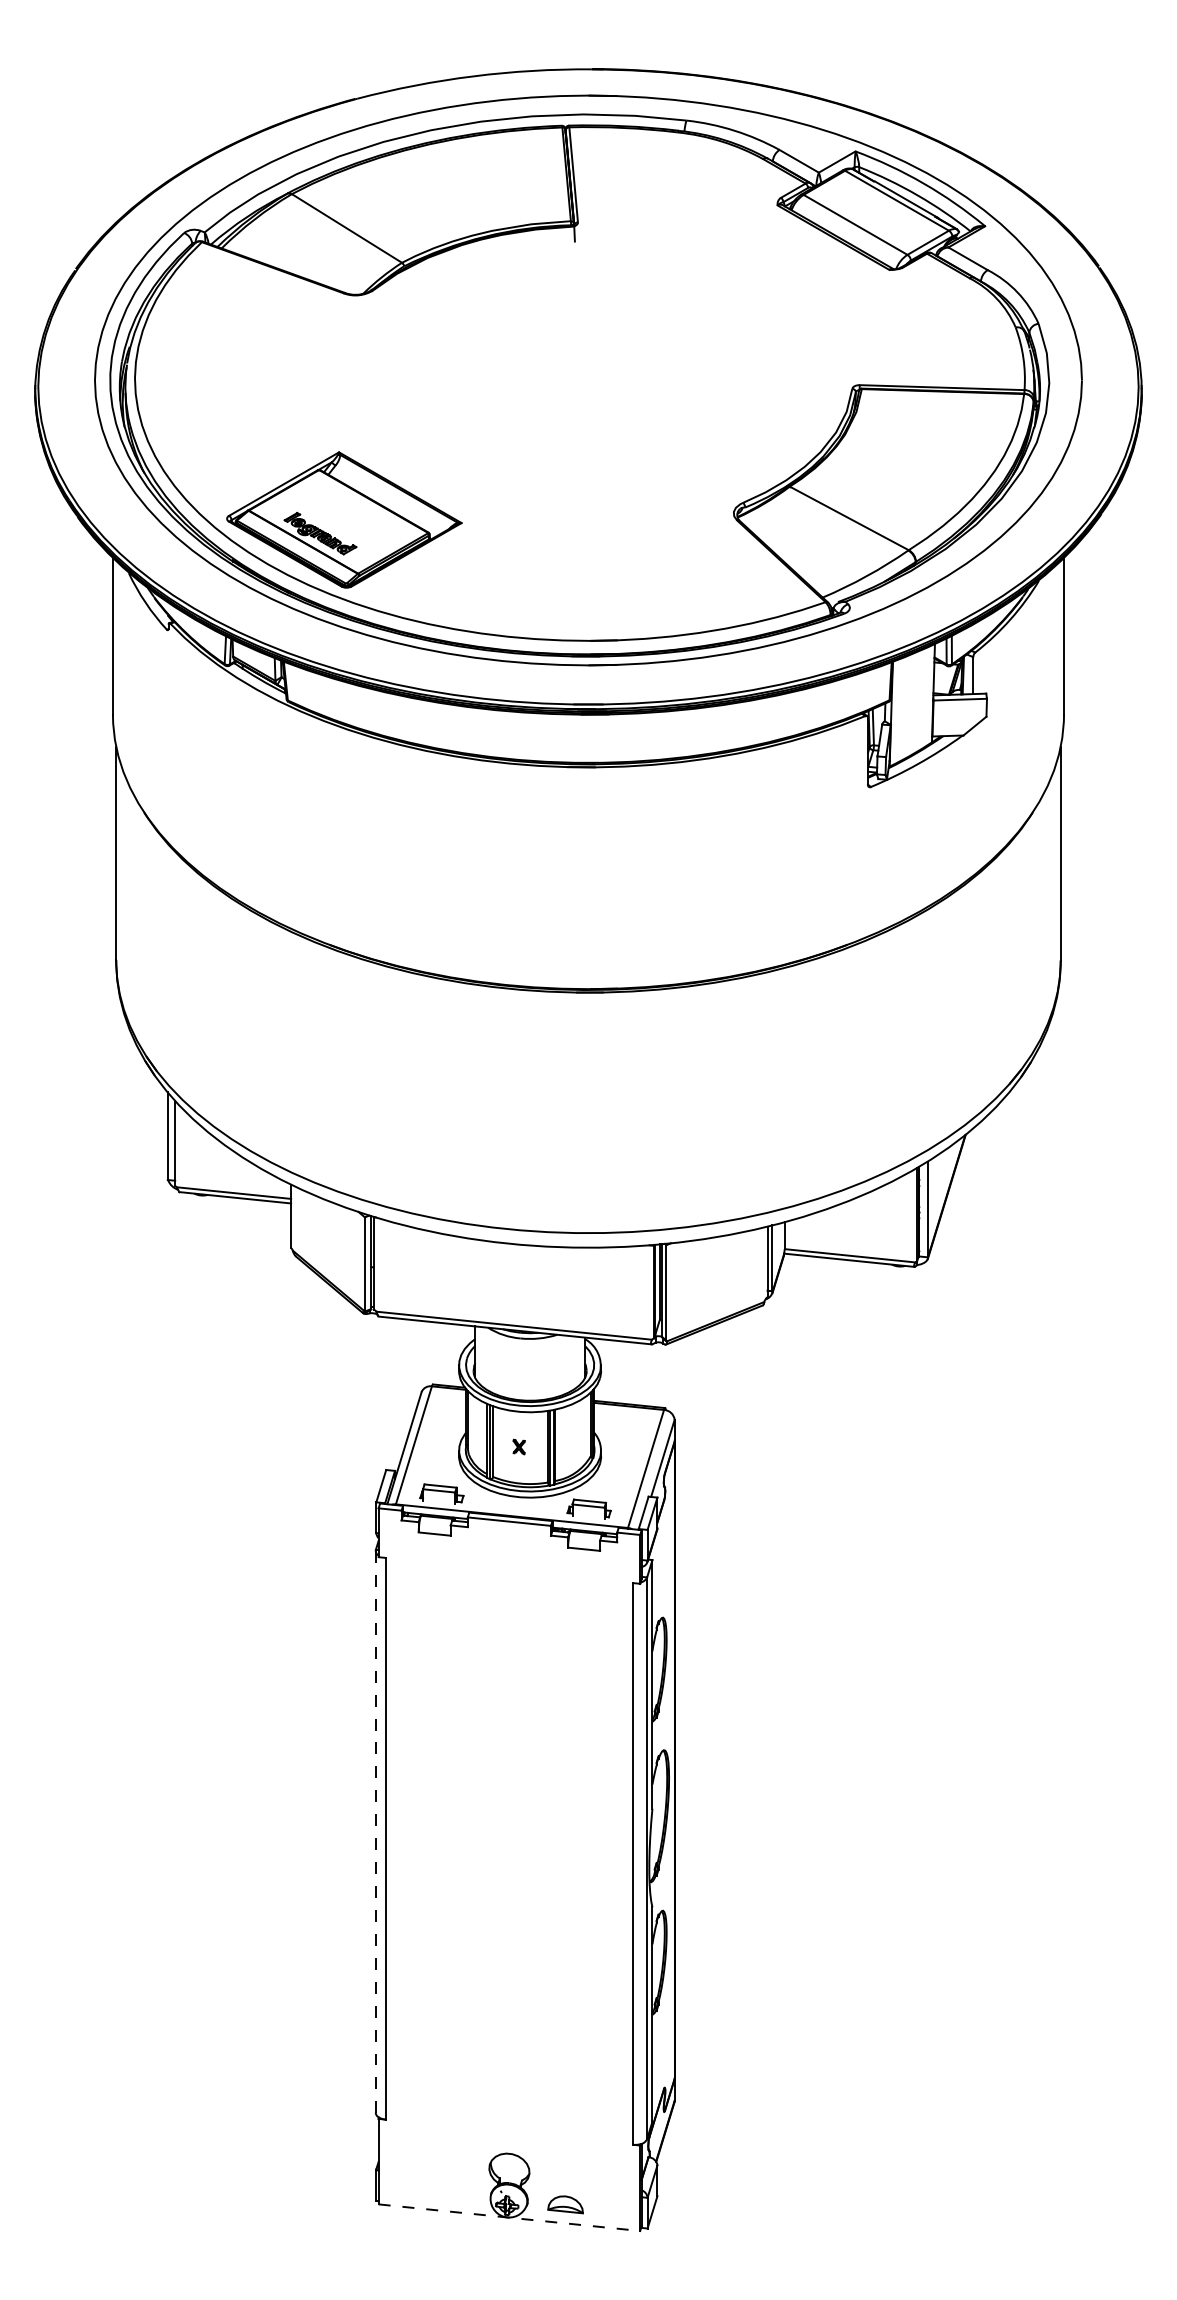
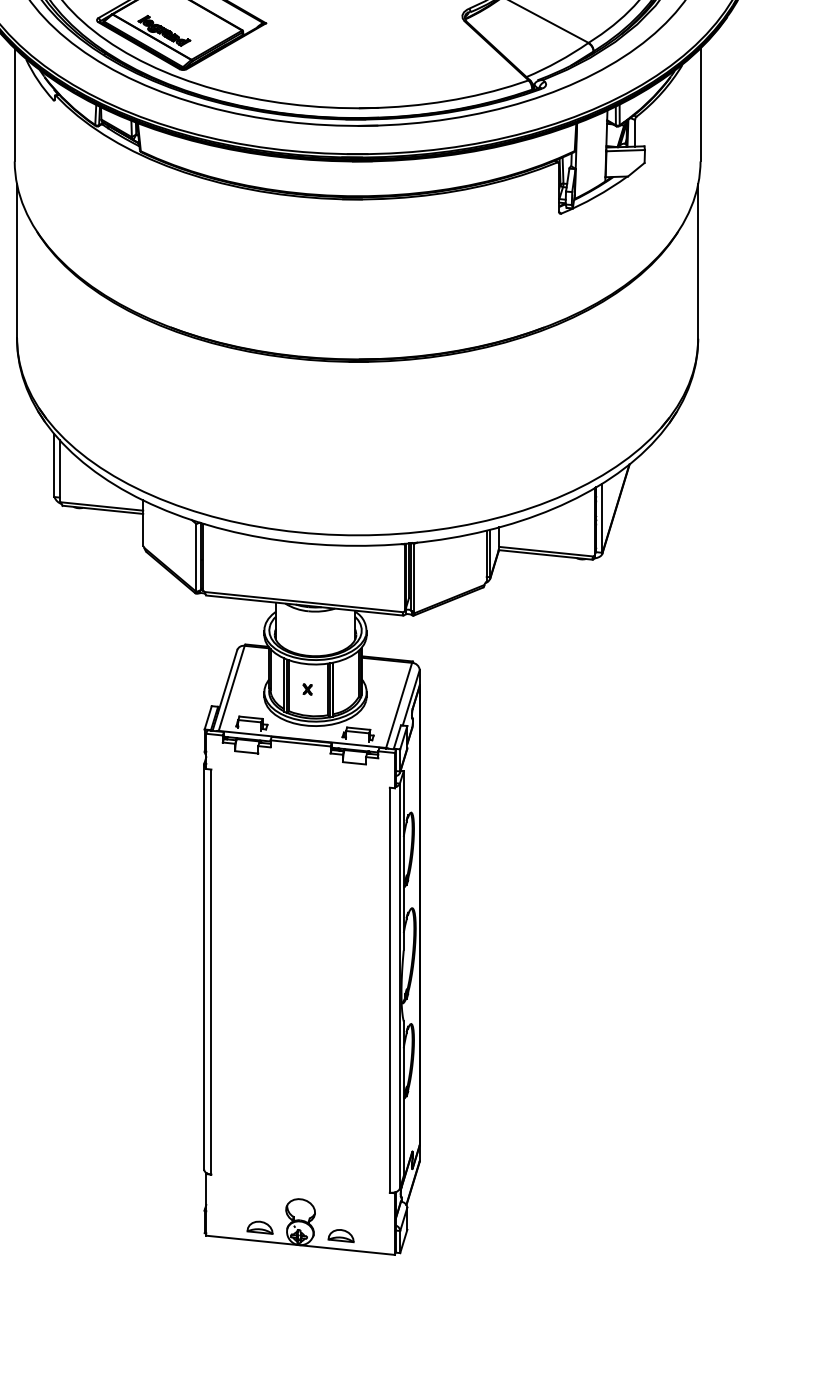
line: (375, 1831) -> (204, 966), dashed -> solid
part: (453, 2193) -> (260, 1227), added
line: (509, 2217) -> (300, 1245), dashed -> solid

